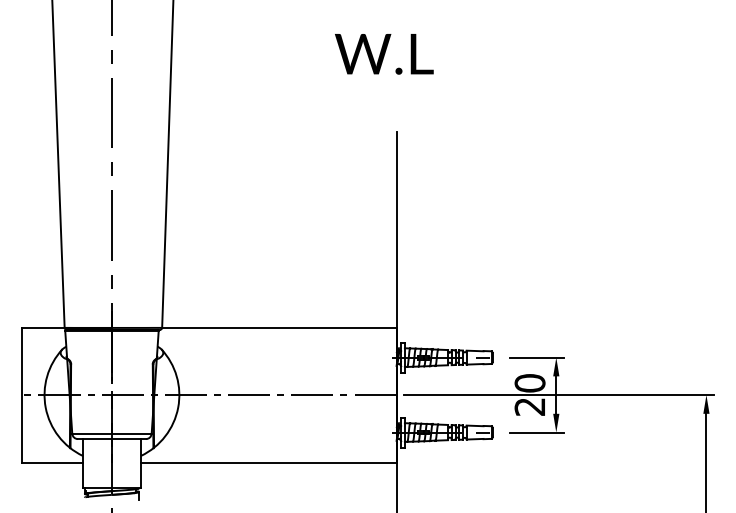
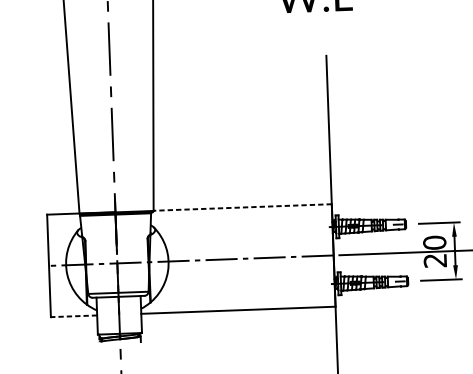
line: (278, 327) -> (242, 207), solid -> dashed
line: (51, 462) -> (73, 316), solid -> dashed

